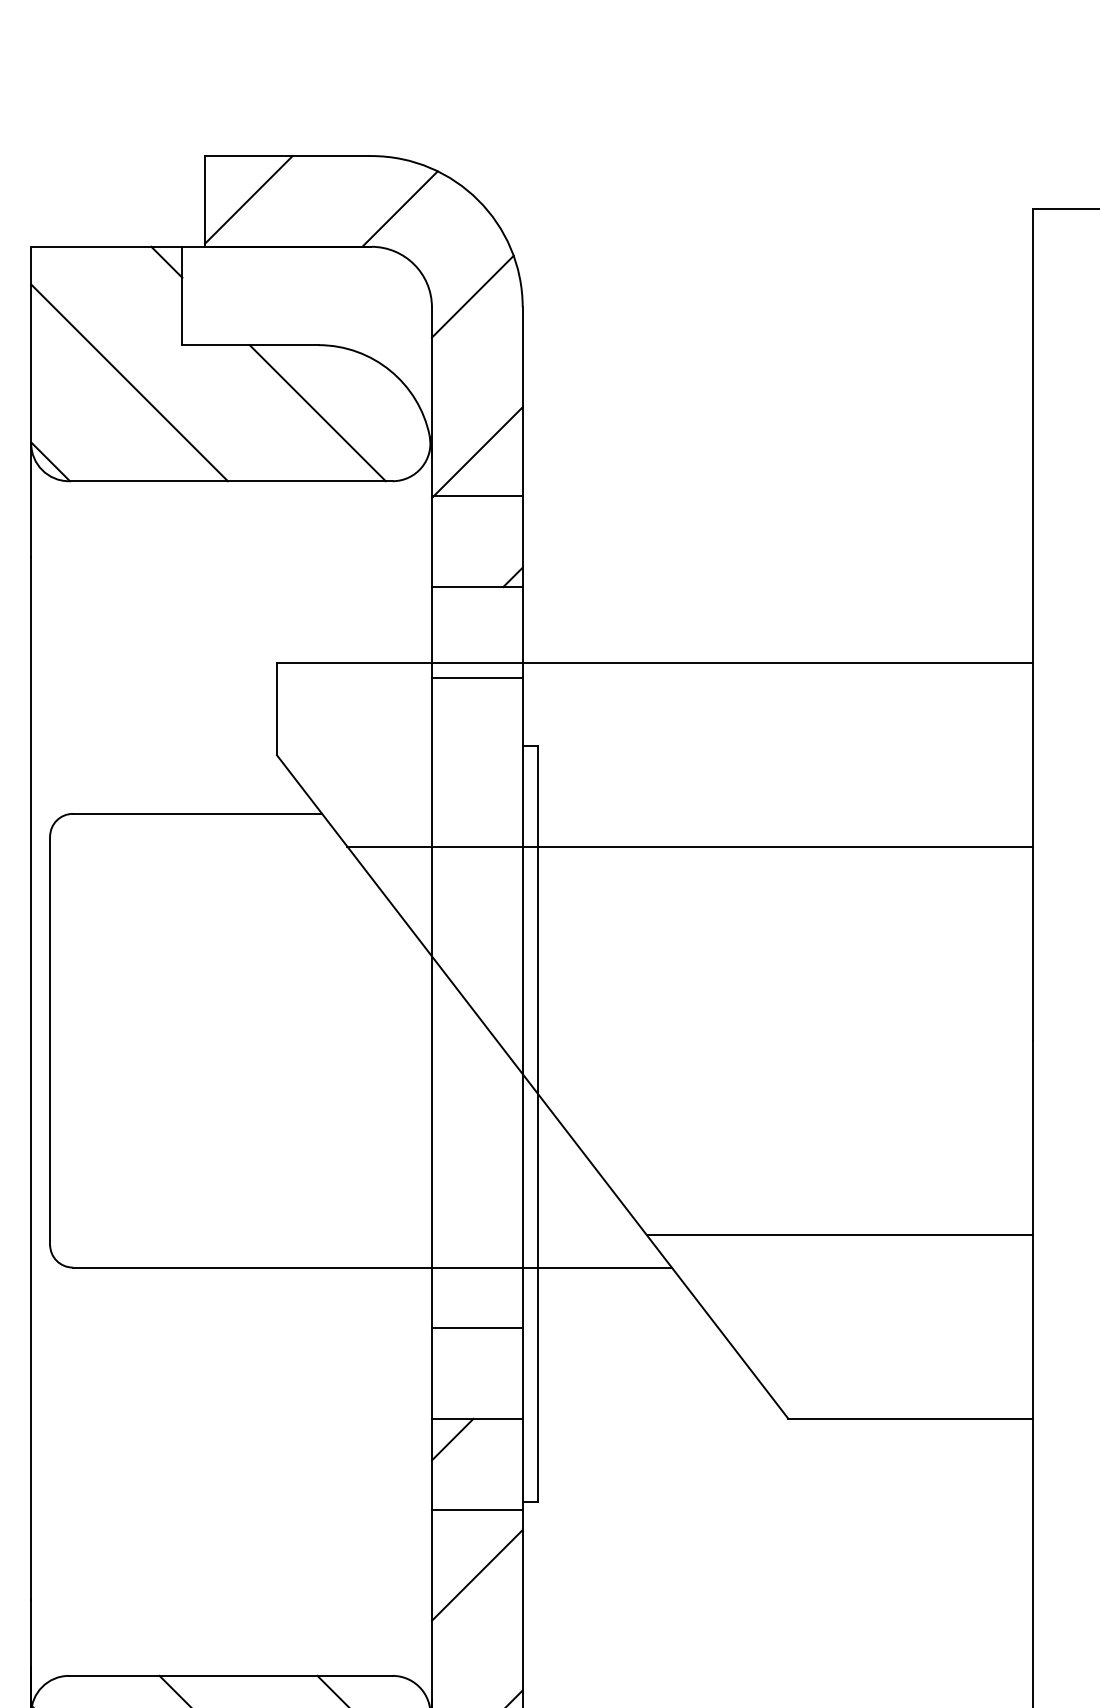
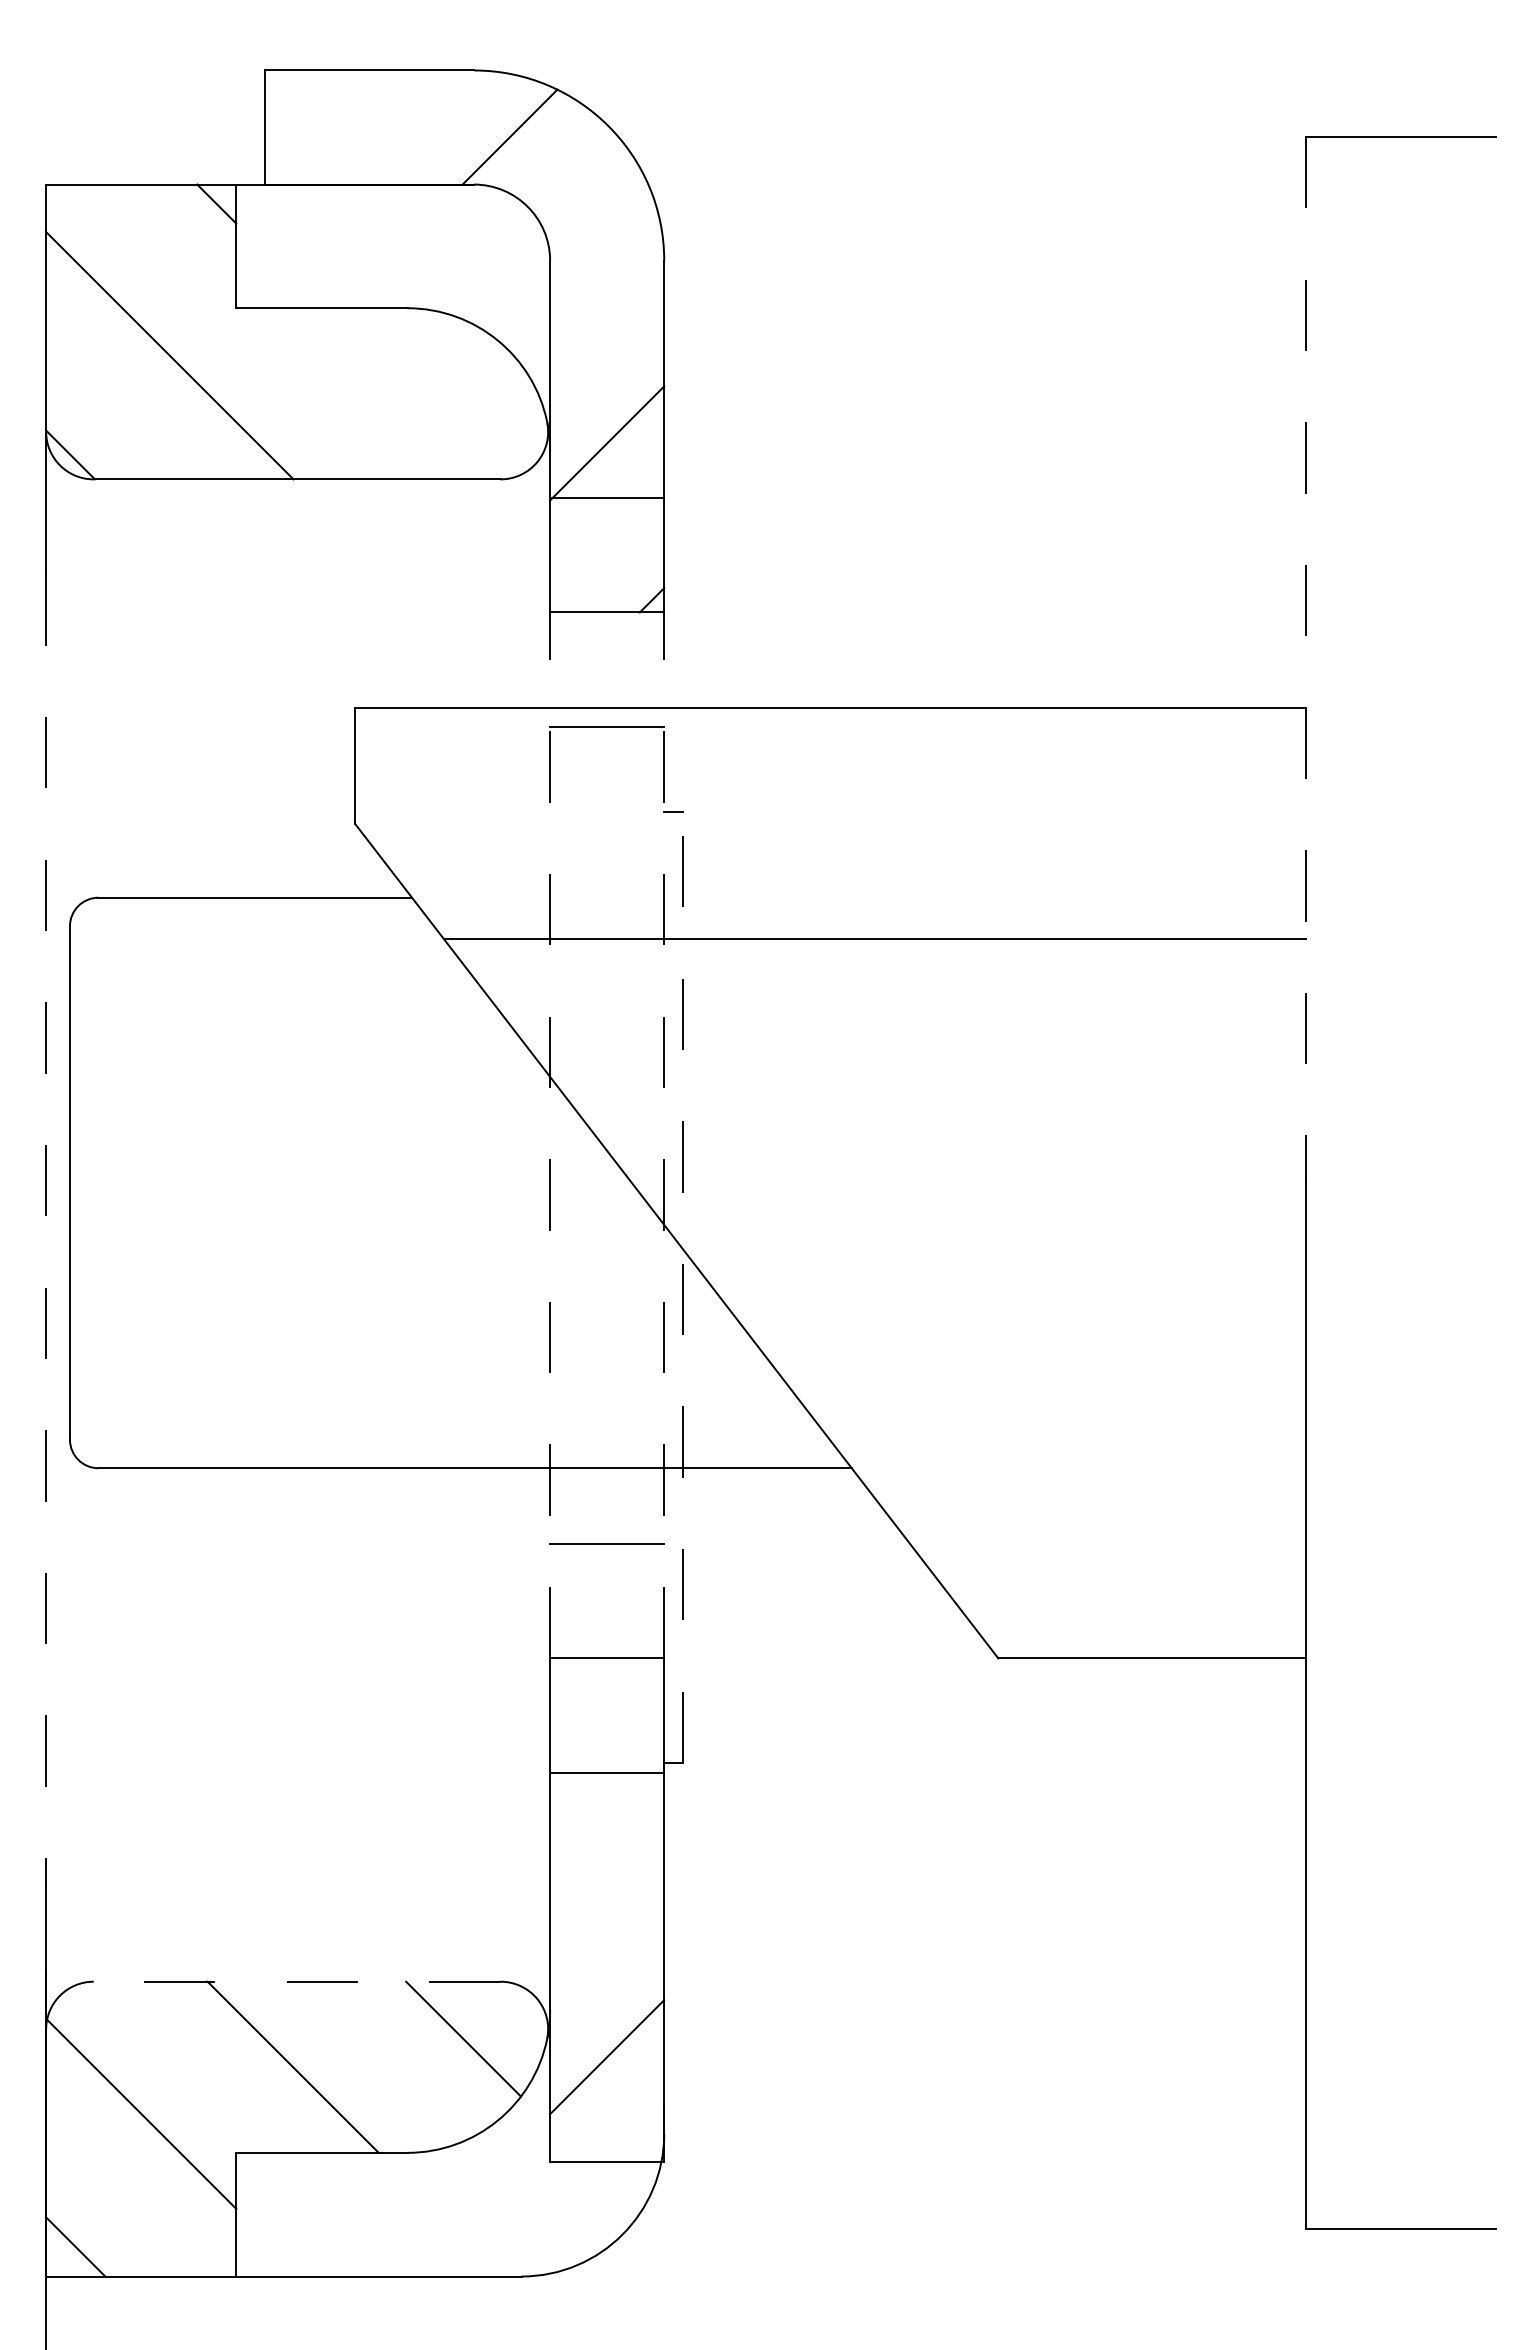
line: (248, 199) -> (319, 125), removed
line: (472, 296) -> (601, 246), removed
line: (317, 412) -> (406, 393), removed
line: (1033, 625) -> (1306, 660), solid -> dashed
line: (432, 1002) -> (550, 1135), solid -> dashed
line: (522, 1002) -> (664, 1135), solid -> dashed
line: (31, 1079) -> (46, 1231), solid -> dashed
line: (538, 1123) -> (683, 1287), solid -> dashed
line: (839, 1235) -> (1062, 1427), removed
line: (452, 1439) -> (576, 1684), removed
line: (477, 1575) -> (607, 1855), removed
line: (230, 1675) -> (296, 1981), solid -> dashed

